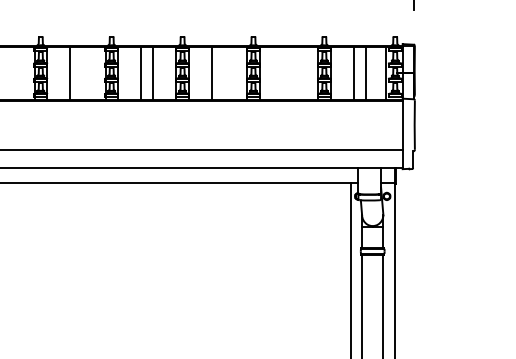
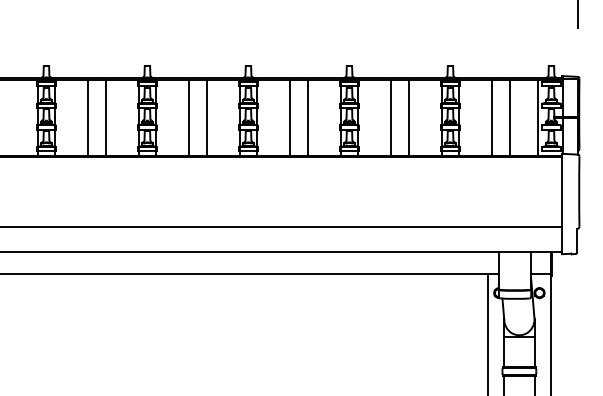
line: (82, 73) -> (105, 117), added
line: (224, 73) -> (308, 117), added
line: (282, 73) -> (390, 117), added
line: (295, 73) -> (409, 117), added

